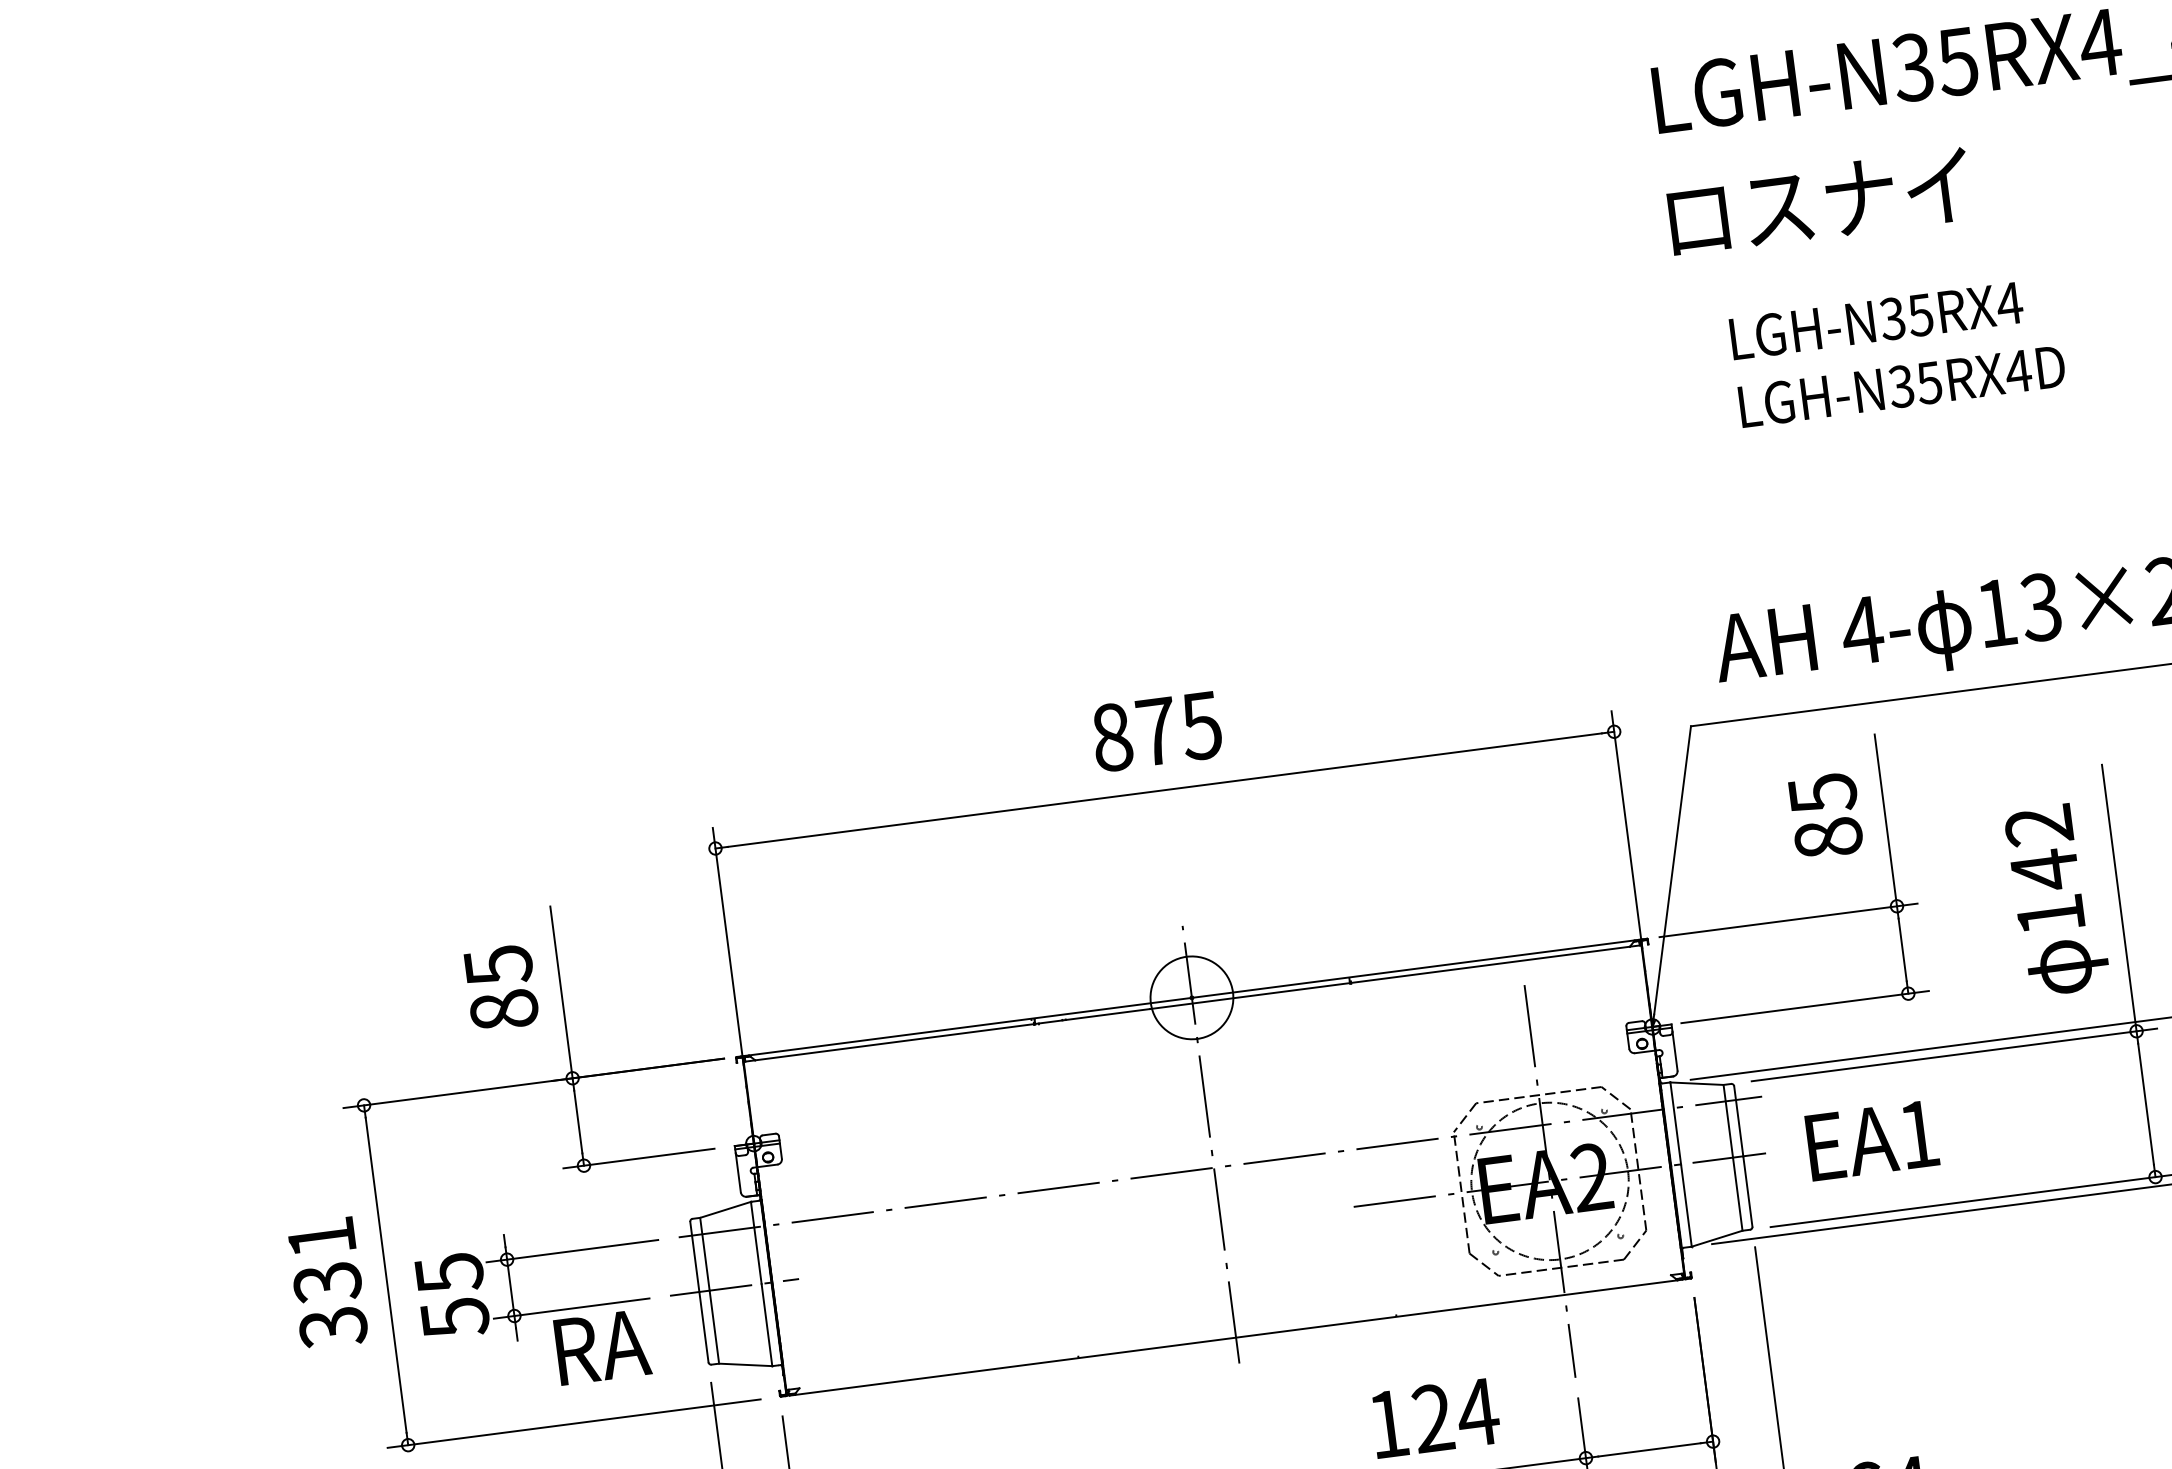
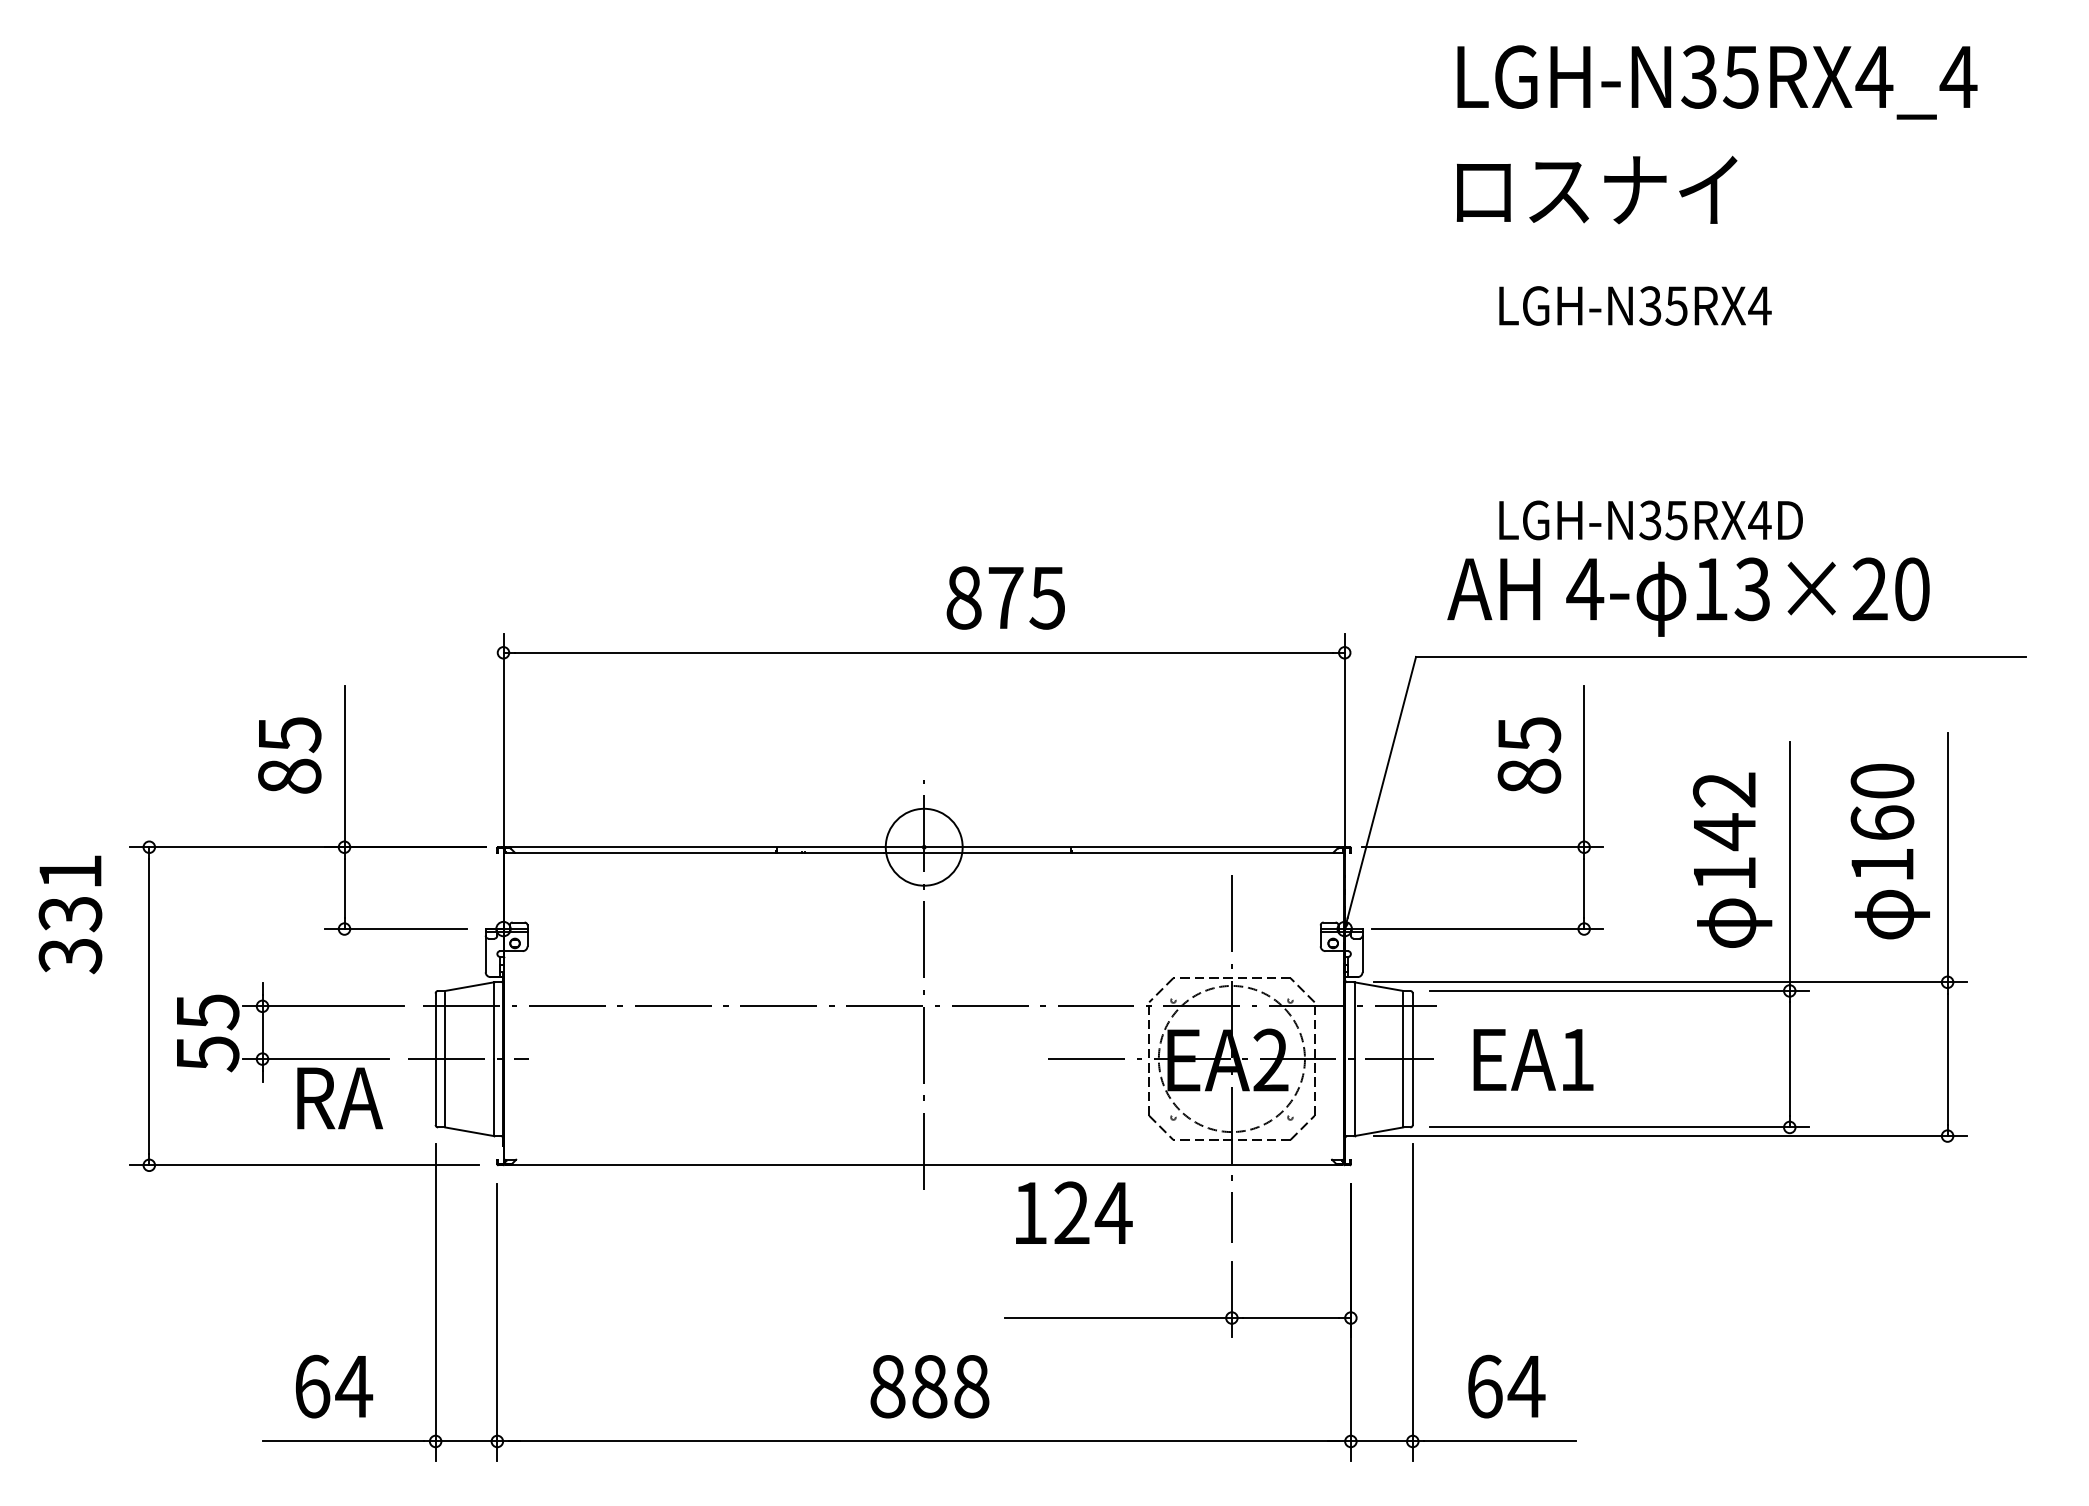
text: (1901, 386) -> (1650, 520), moved
text: (1156, 731) -> (1005, 597), moved
text: (327, 1283) -> (70, 914), moved
text: (1435, 1417) -> (1074, 1212), moved

